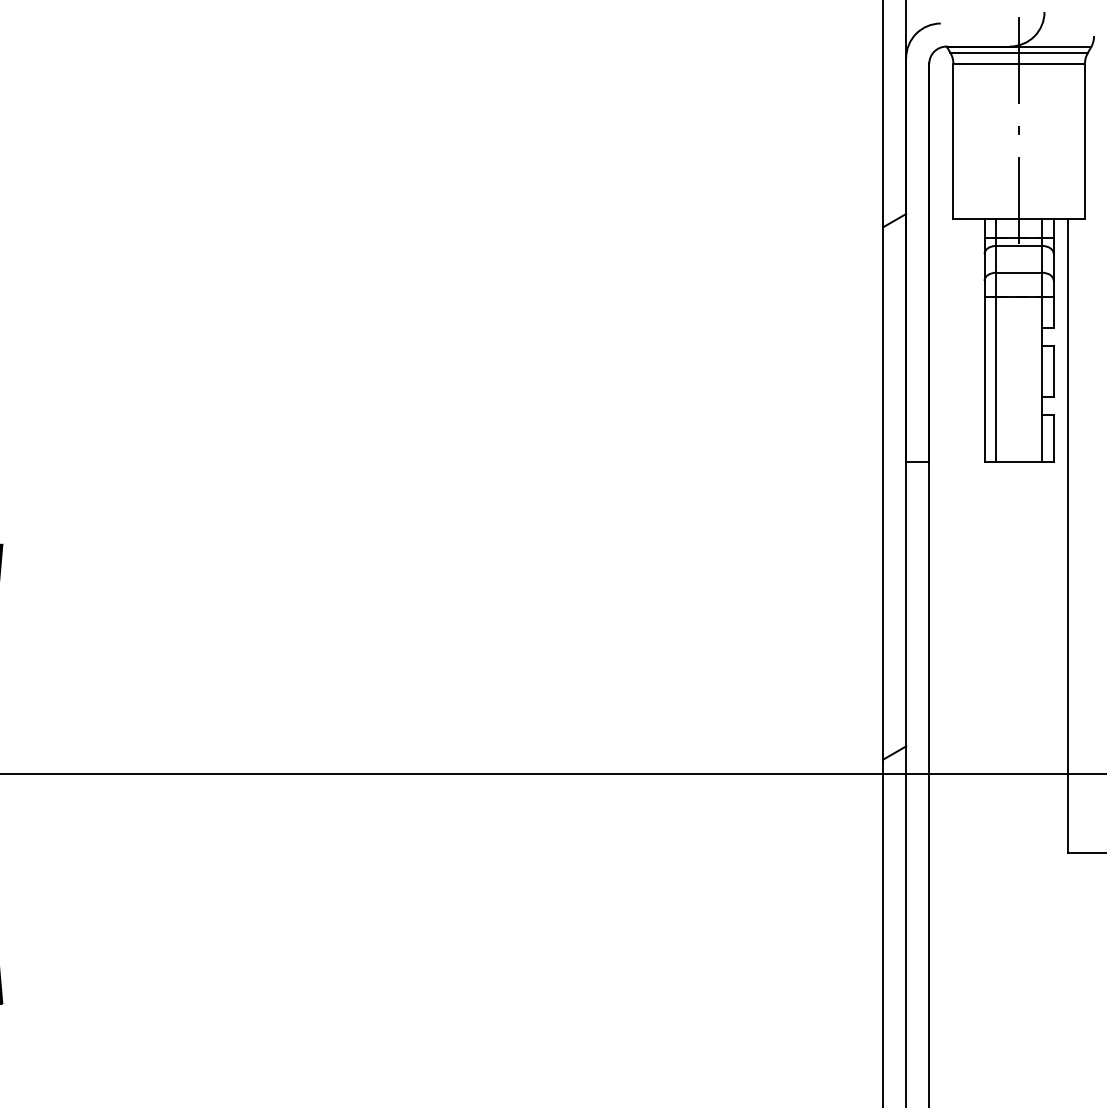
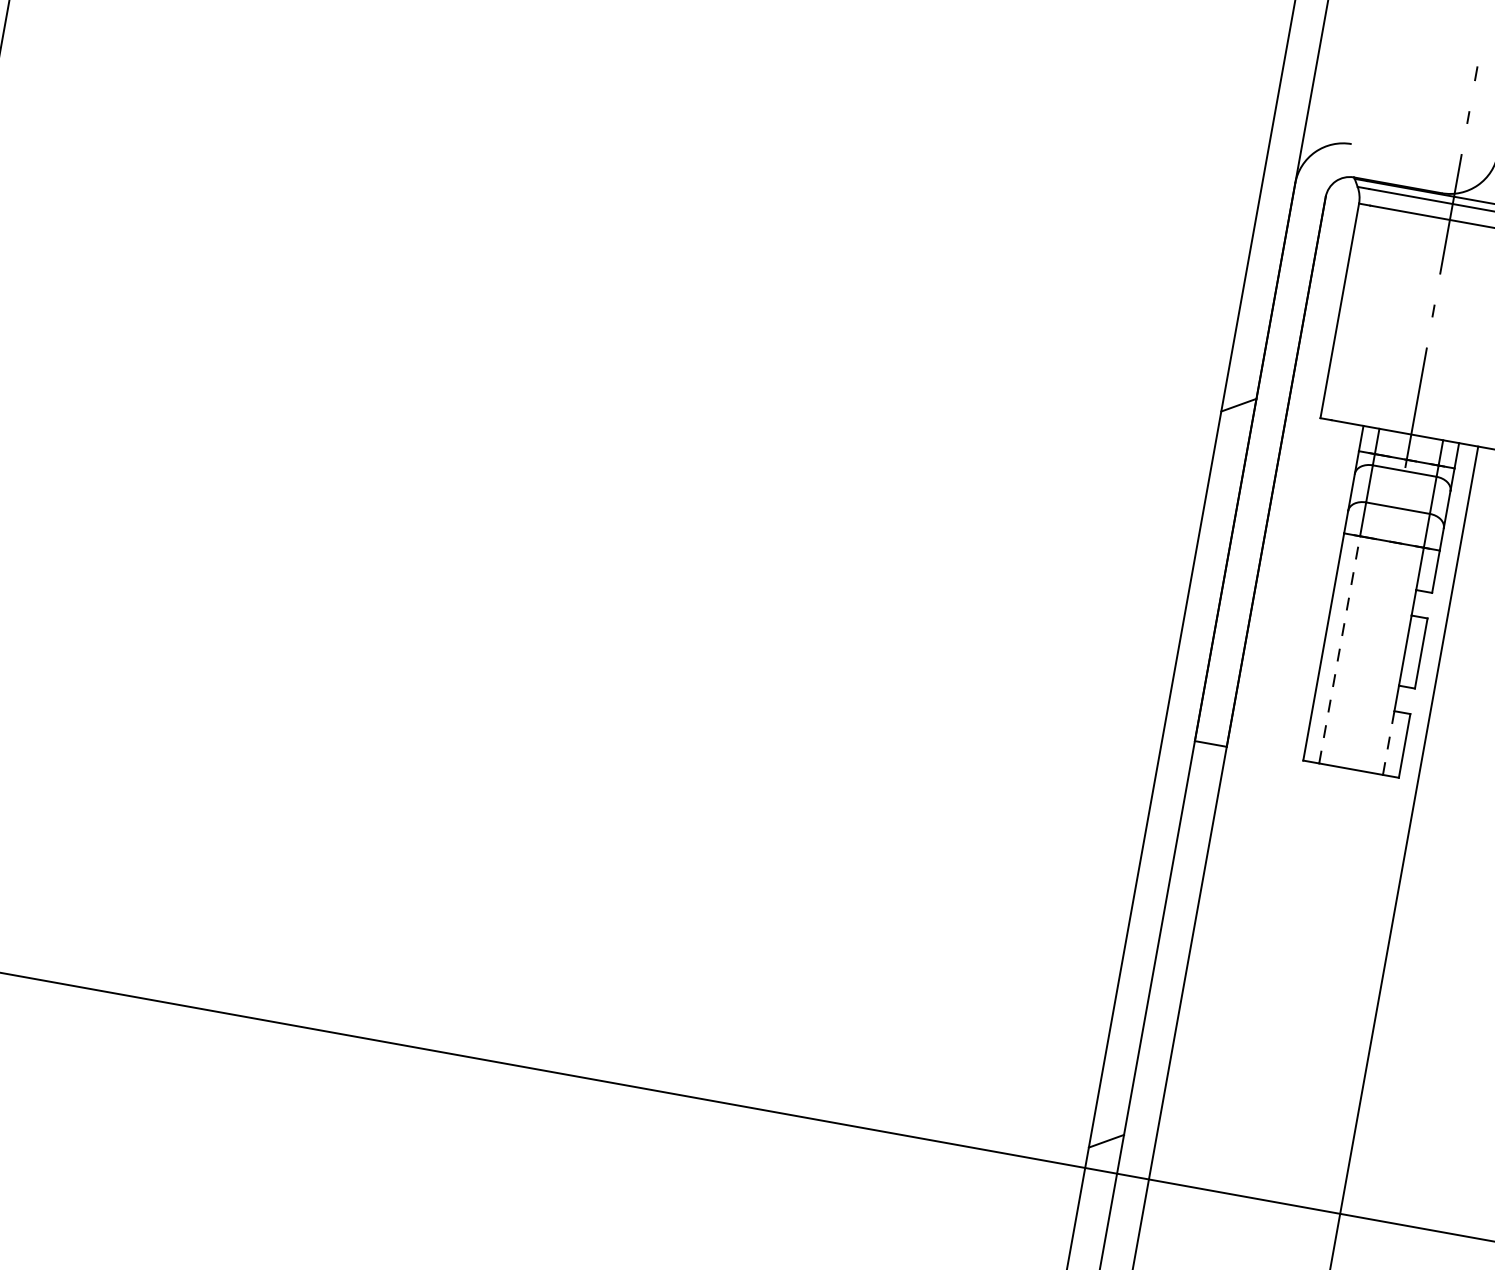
line: (996, 378) -> (1340, 648), solid -> dashed
line: (1042, 438) -> (1389, 743), solid -> dashed

